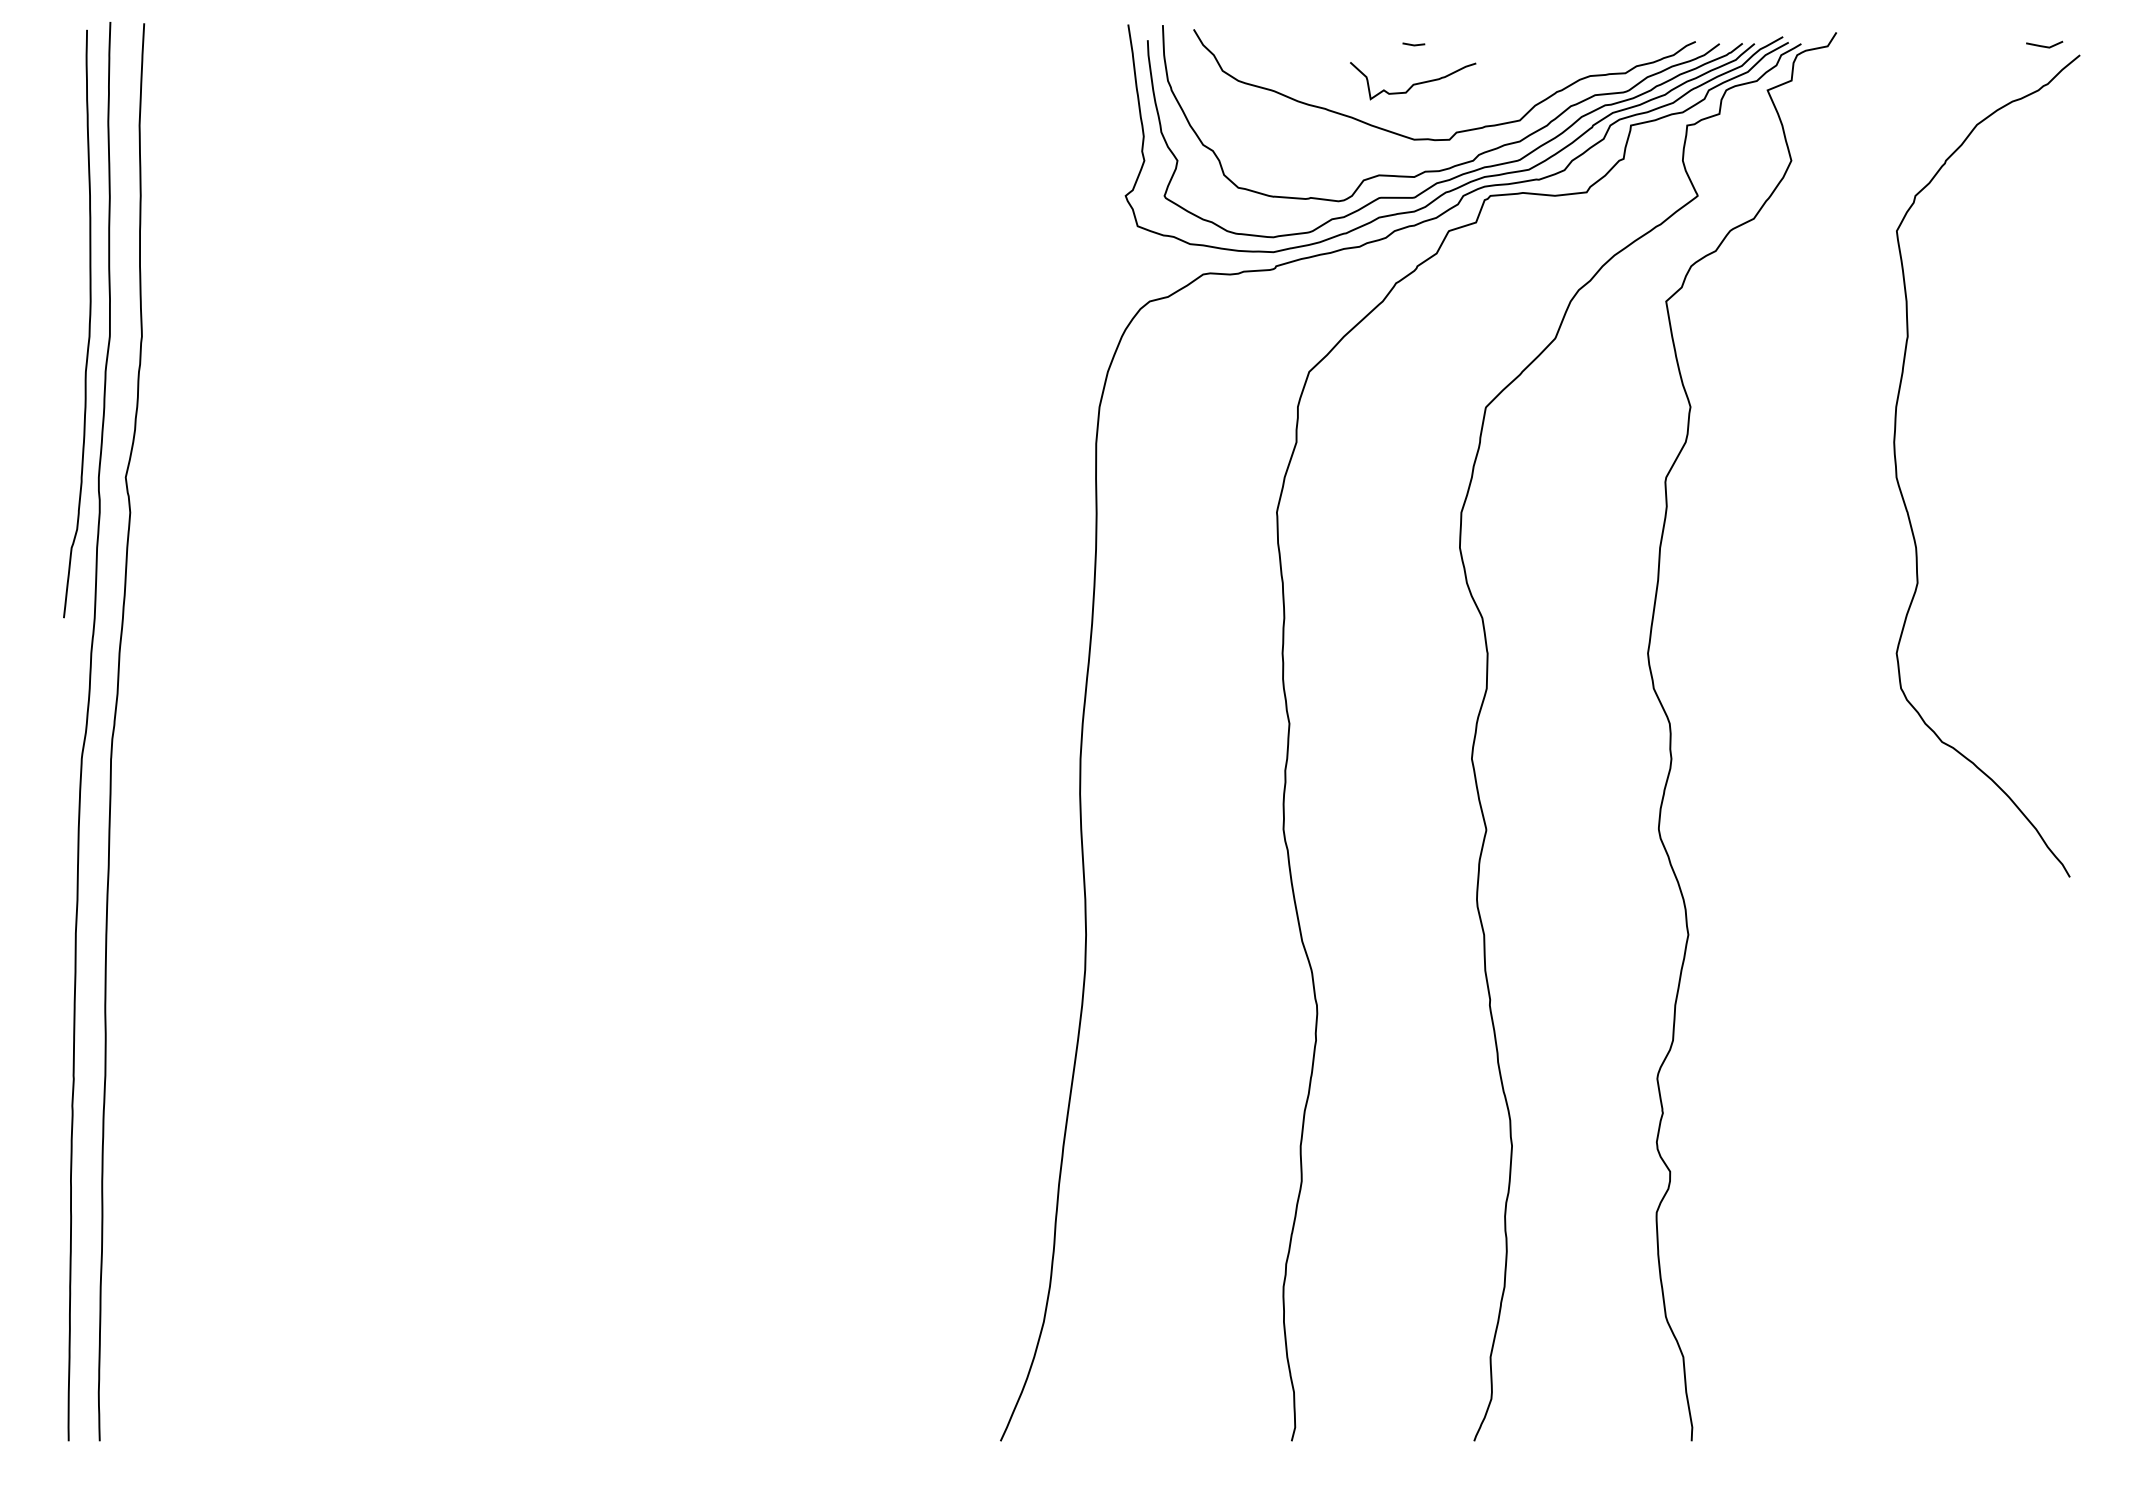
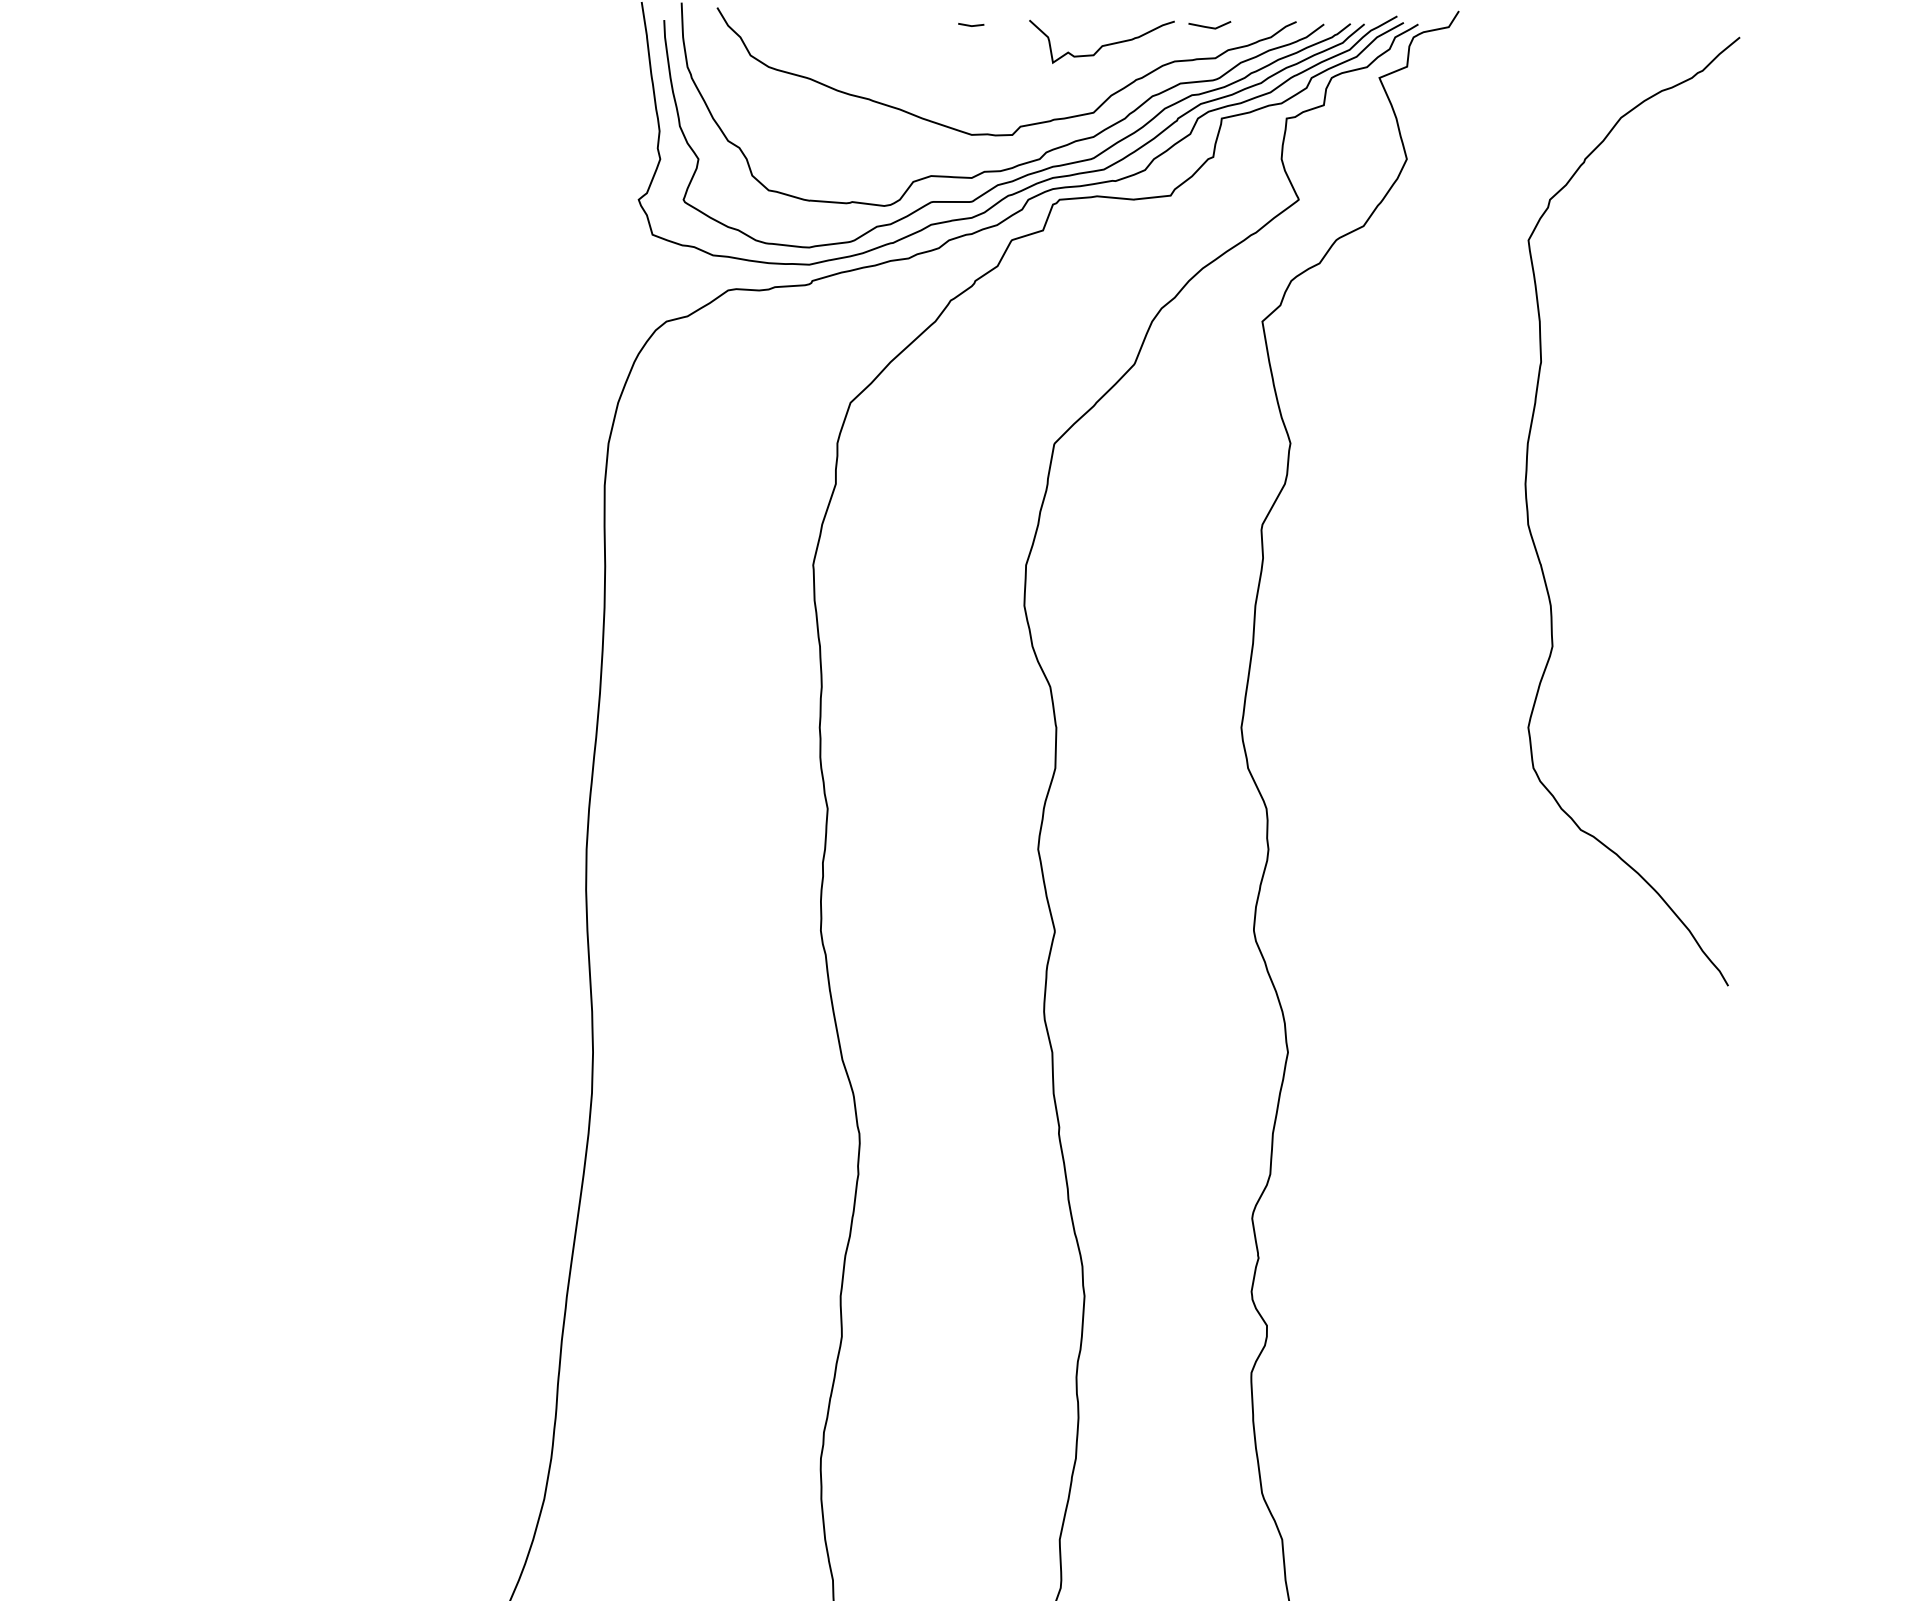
line: (2044, 45) -> (1209, 26), moved
curve: (1413, 83) -> (1102, 44), moved

